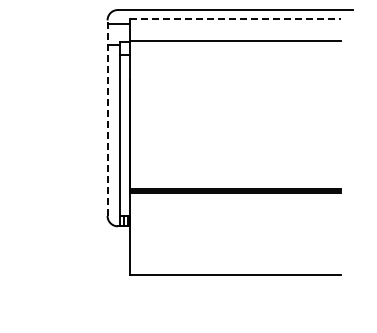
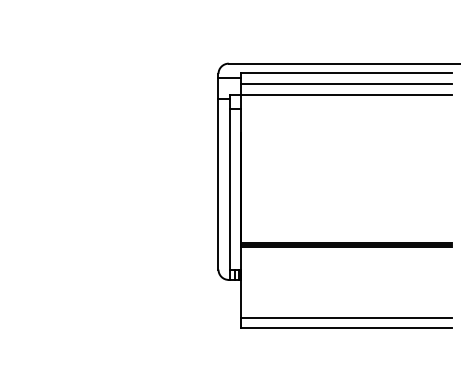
line: (236, 18) -> (347, 72), dashed -> solid
line: (235, 30) -> (346, 84), added
line: (107, 117) -> (218, 171), dashed -> solid
line: (235, 264) -> (346, 318), added

